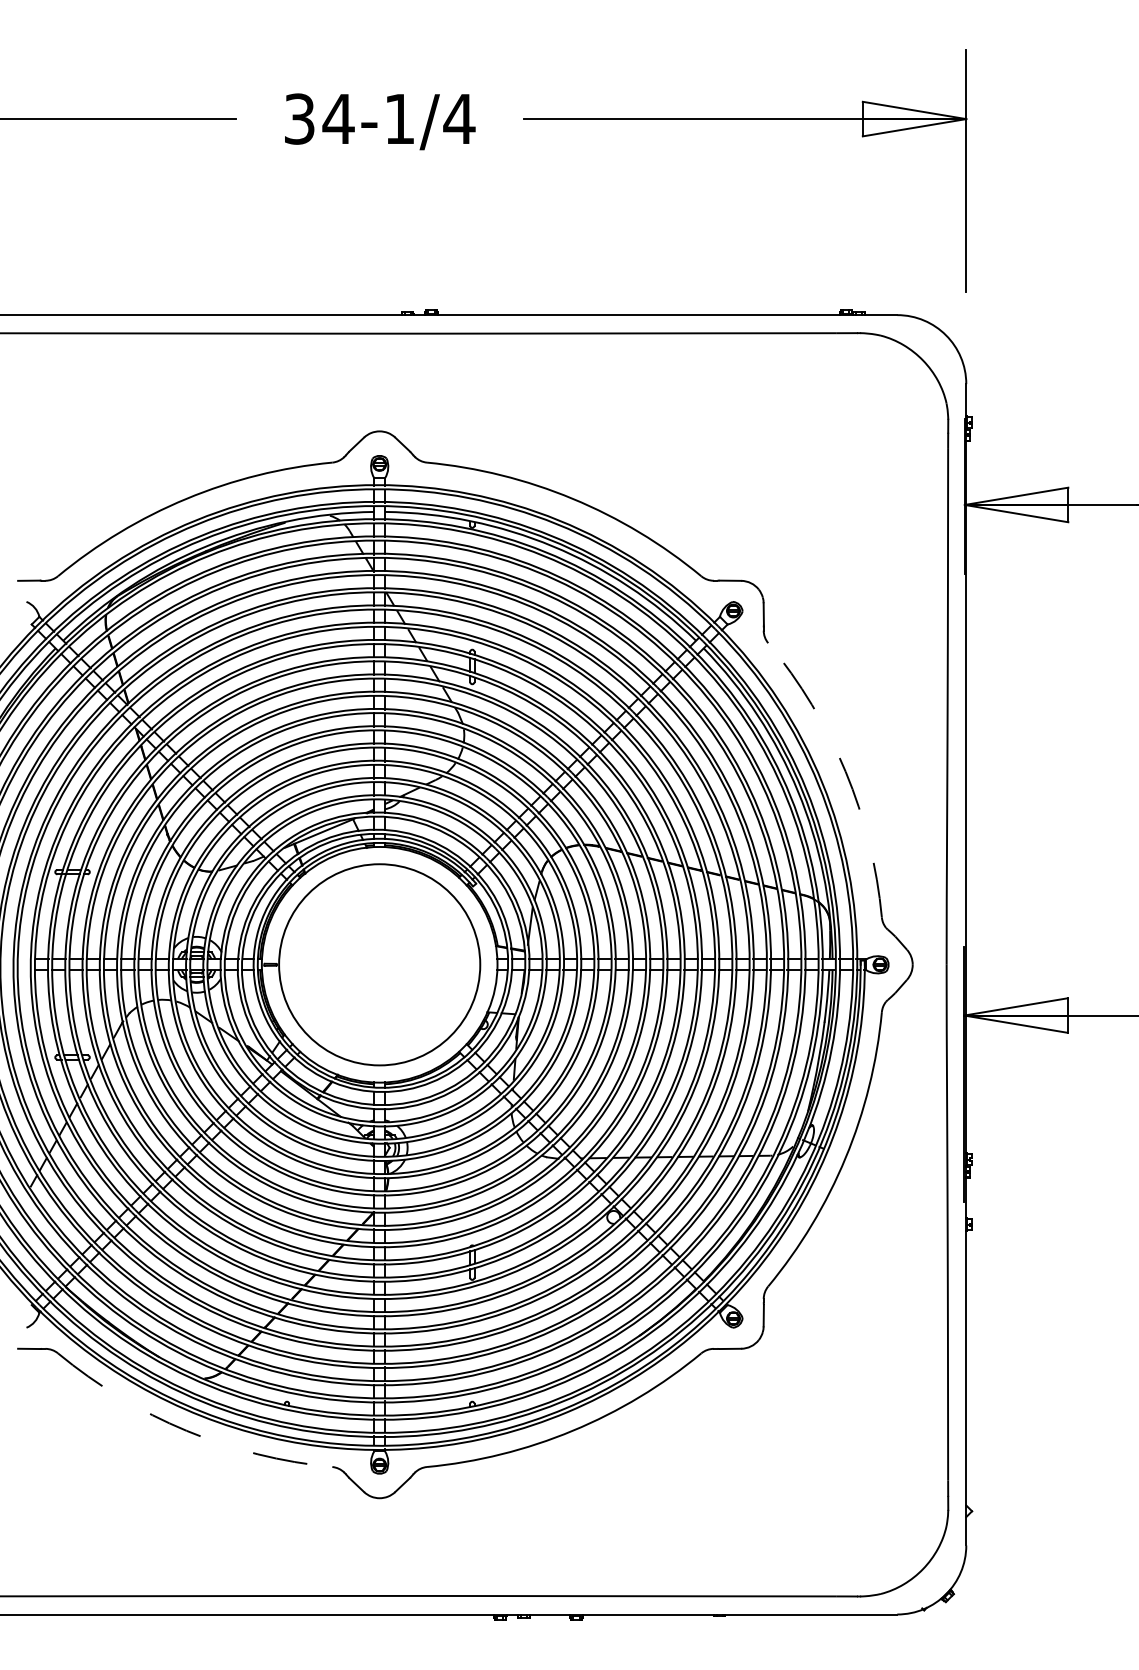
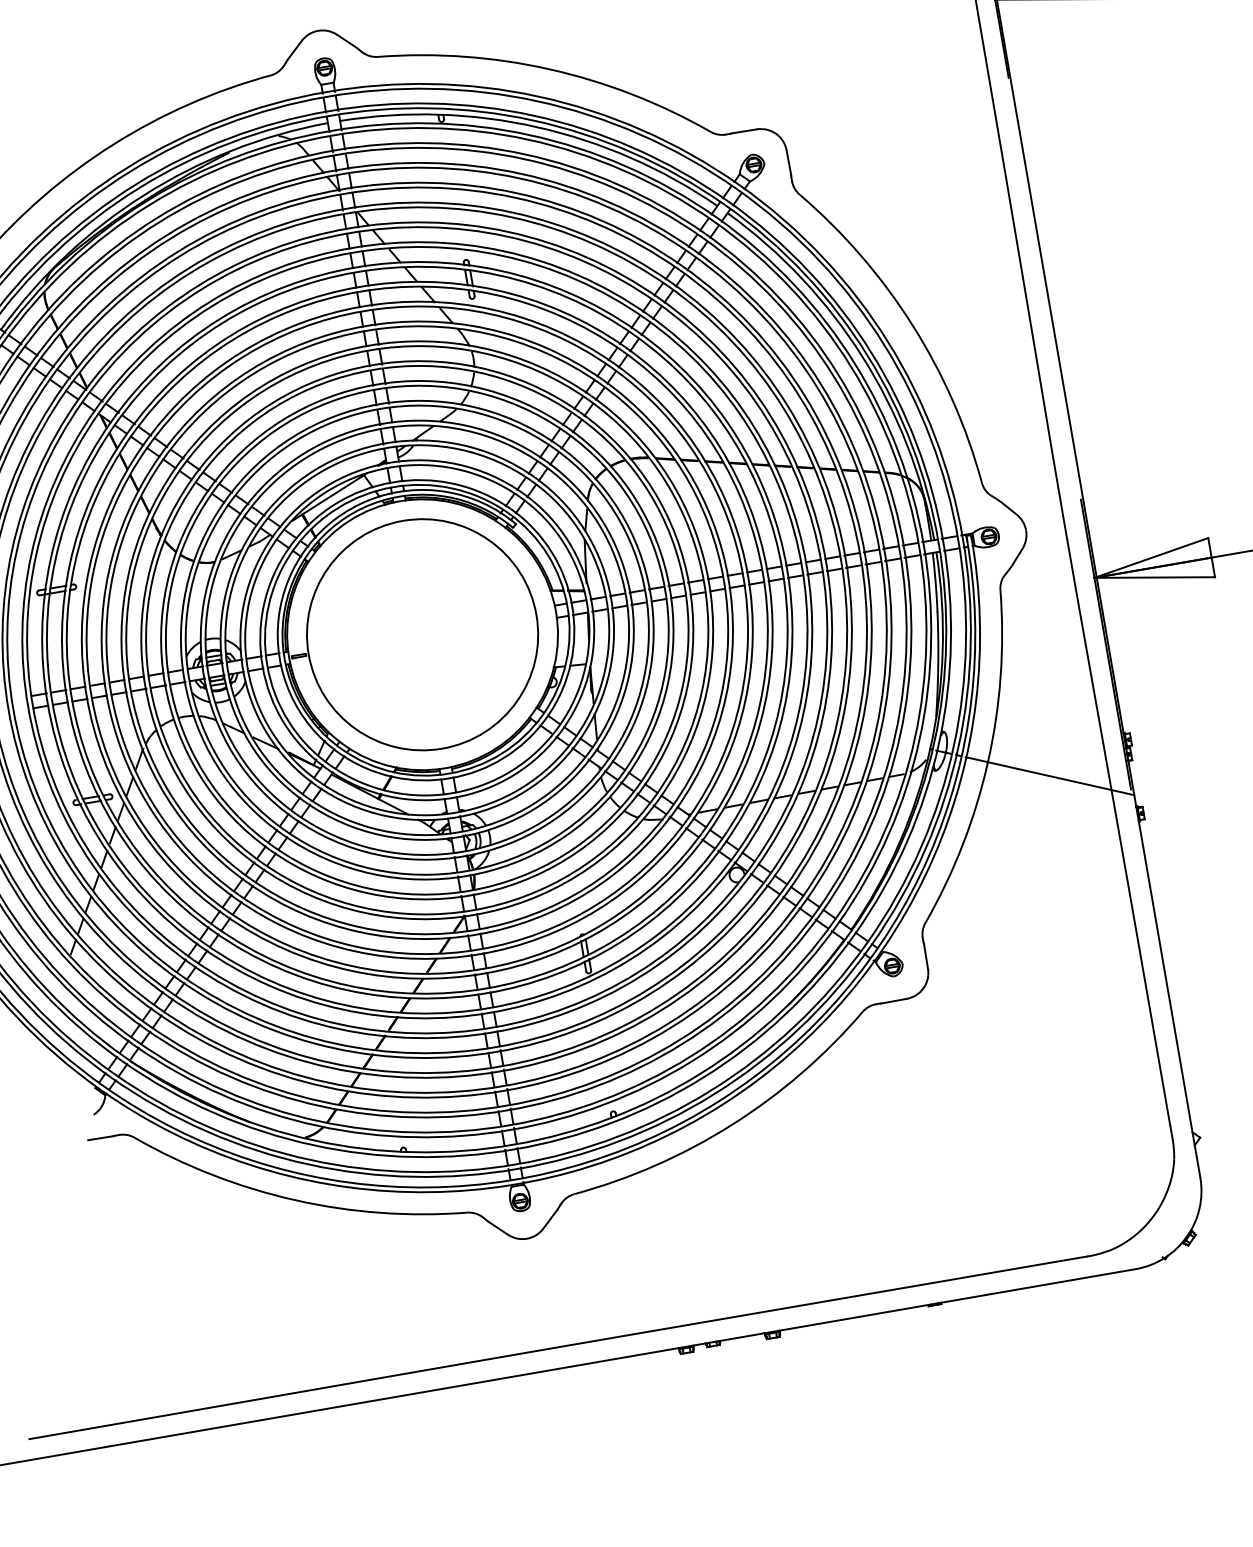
arc: (845, 771) -> (912, 324), dashed -> solid
line: (896, 1178) -> (1049, 775), added
arc: (186, 1430) -> (294, 1199), dashed -> solid

